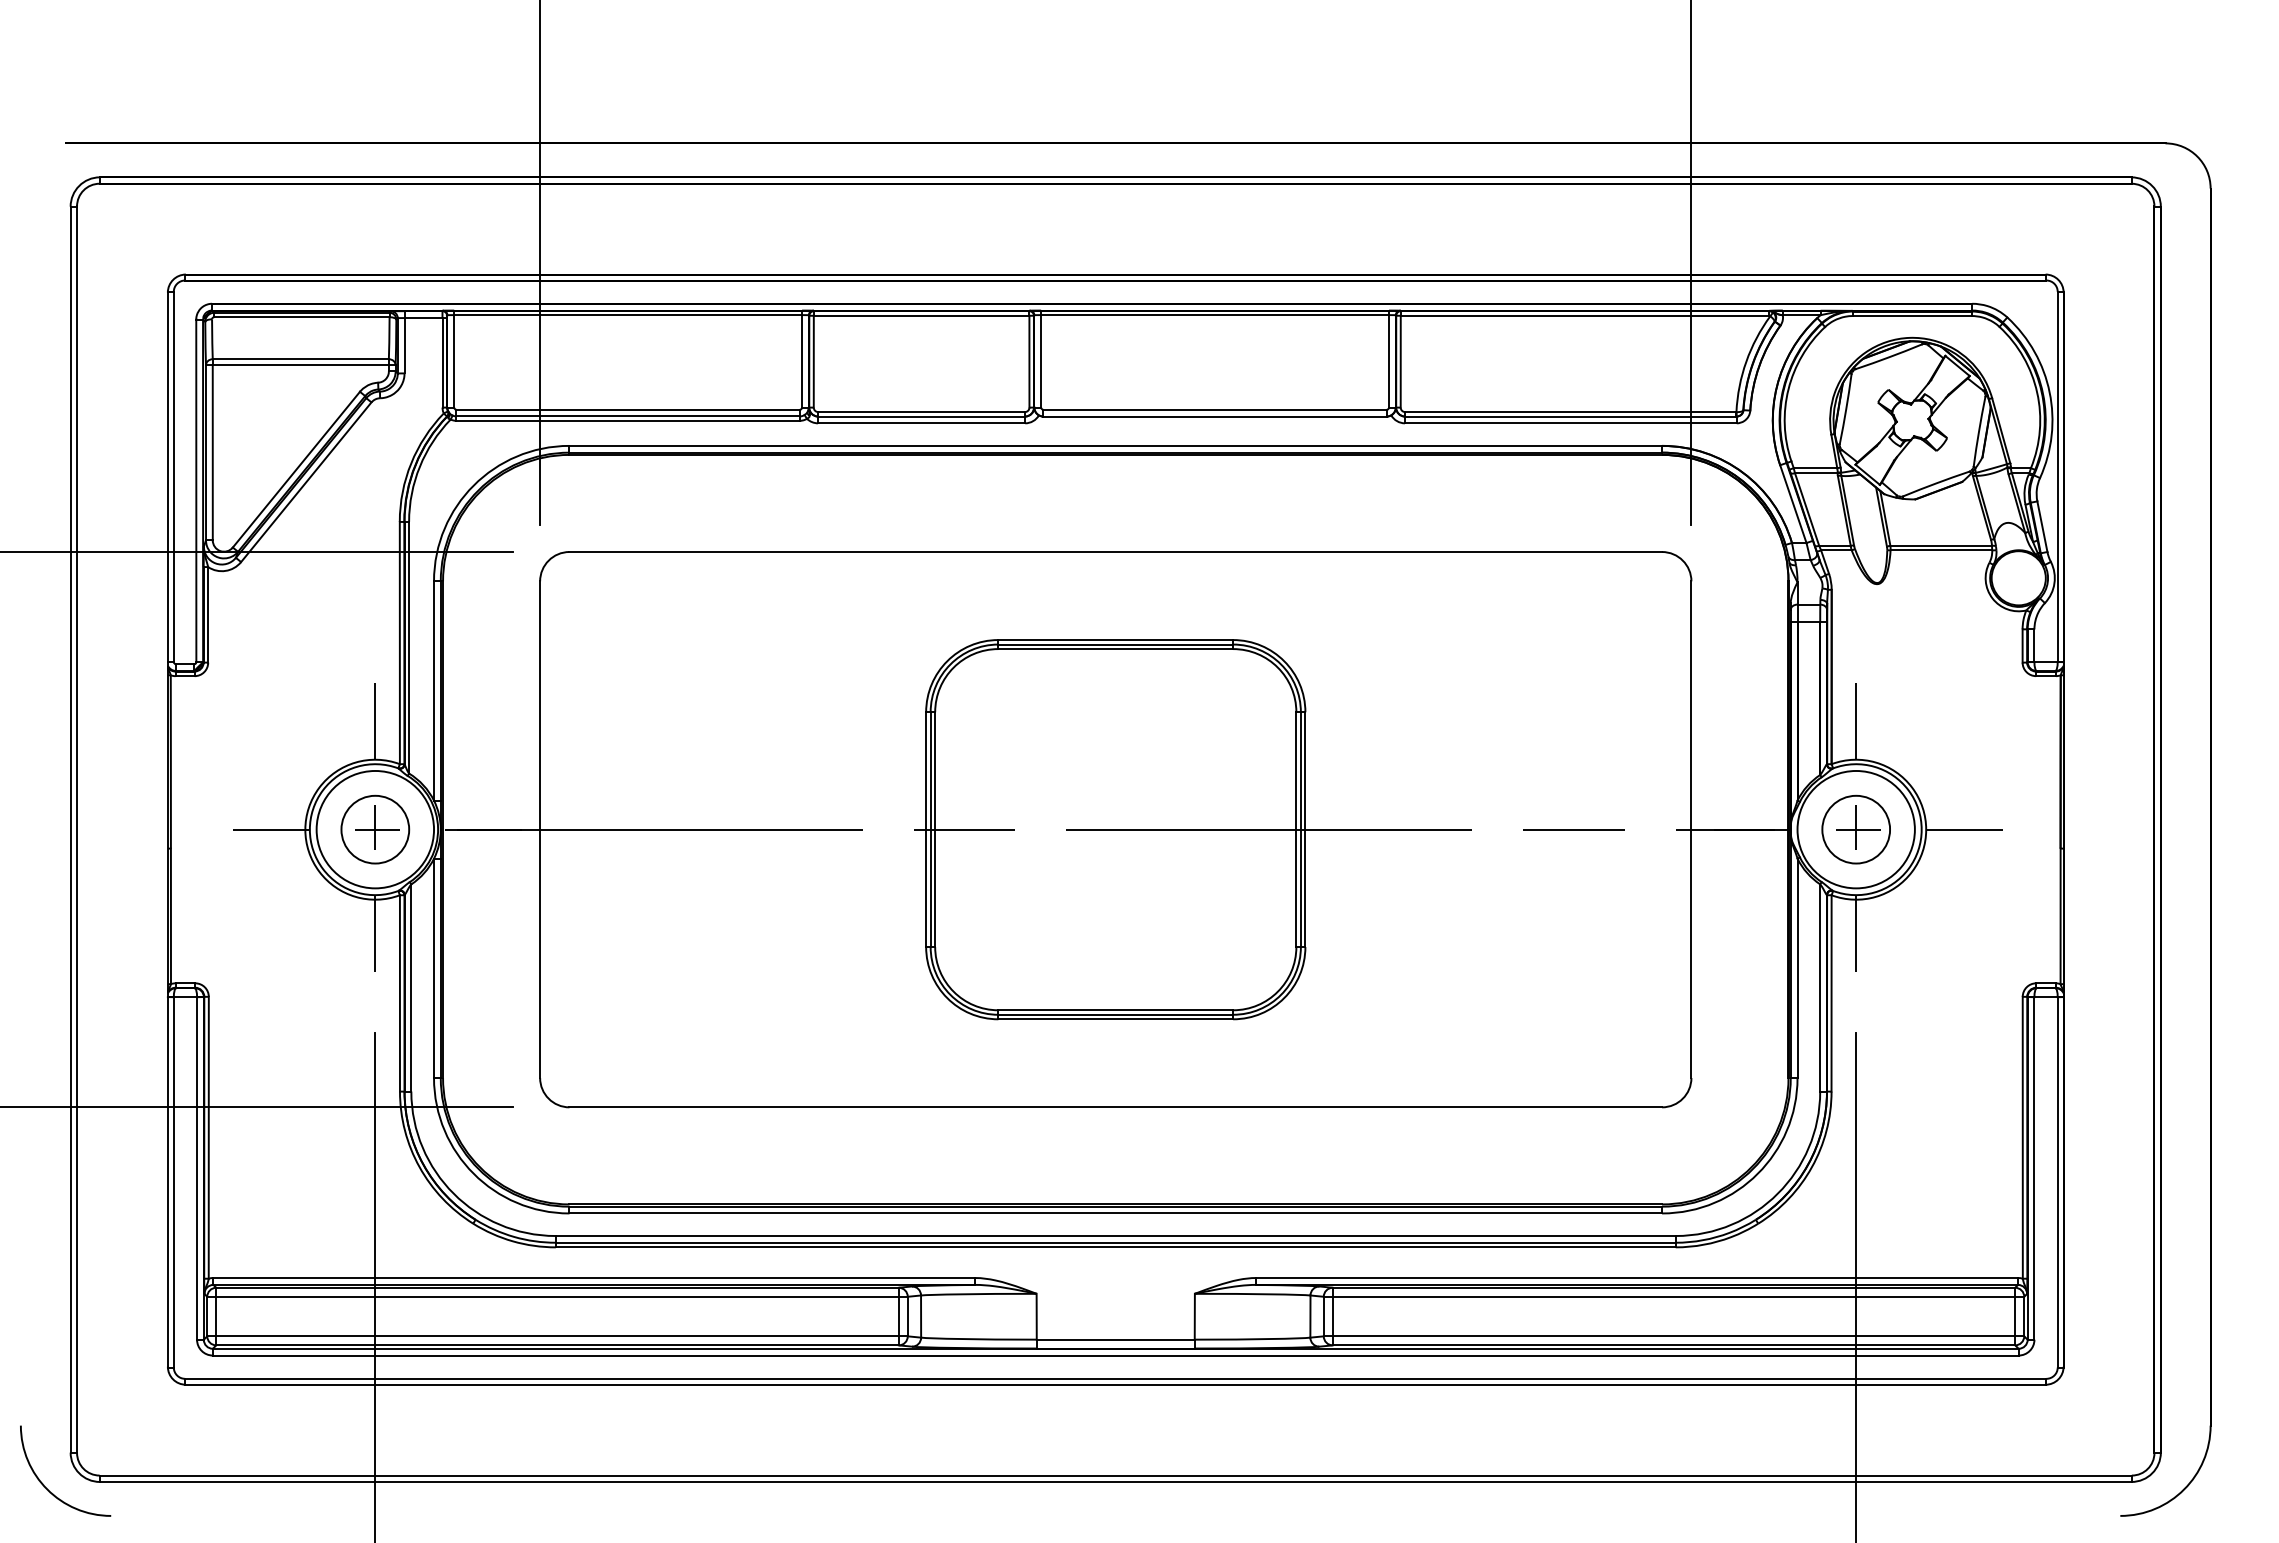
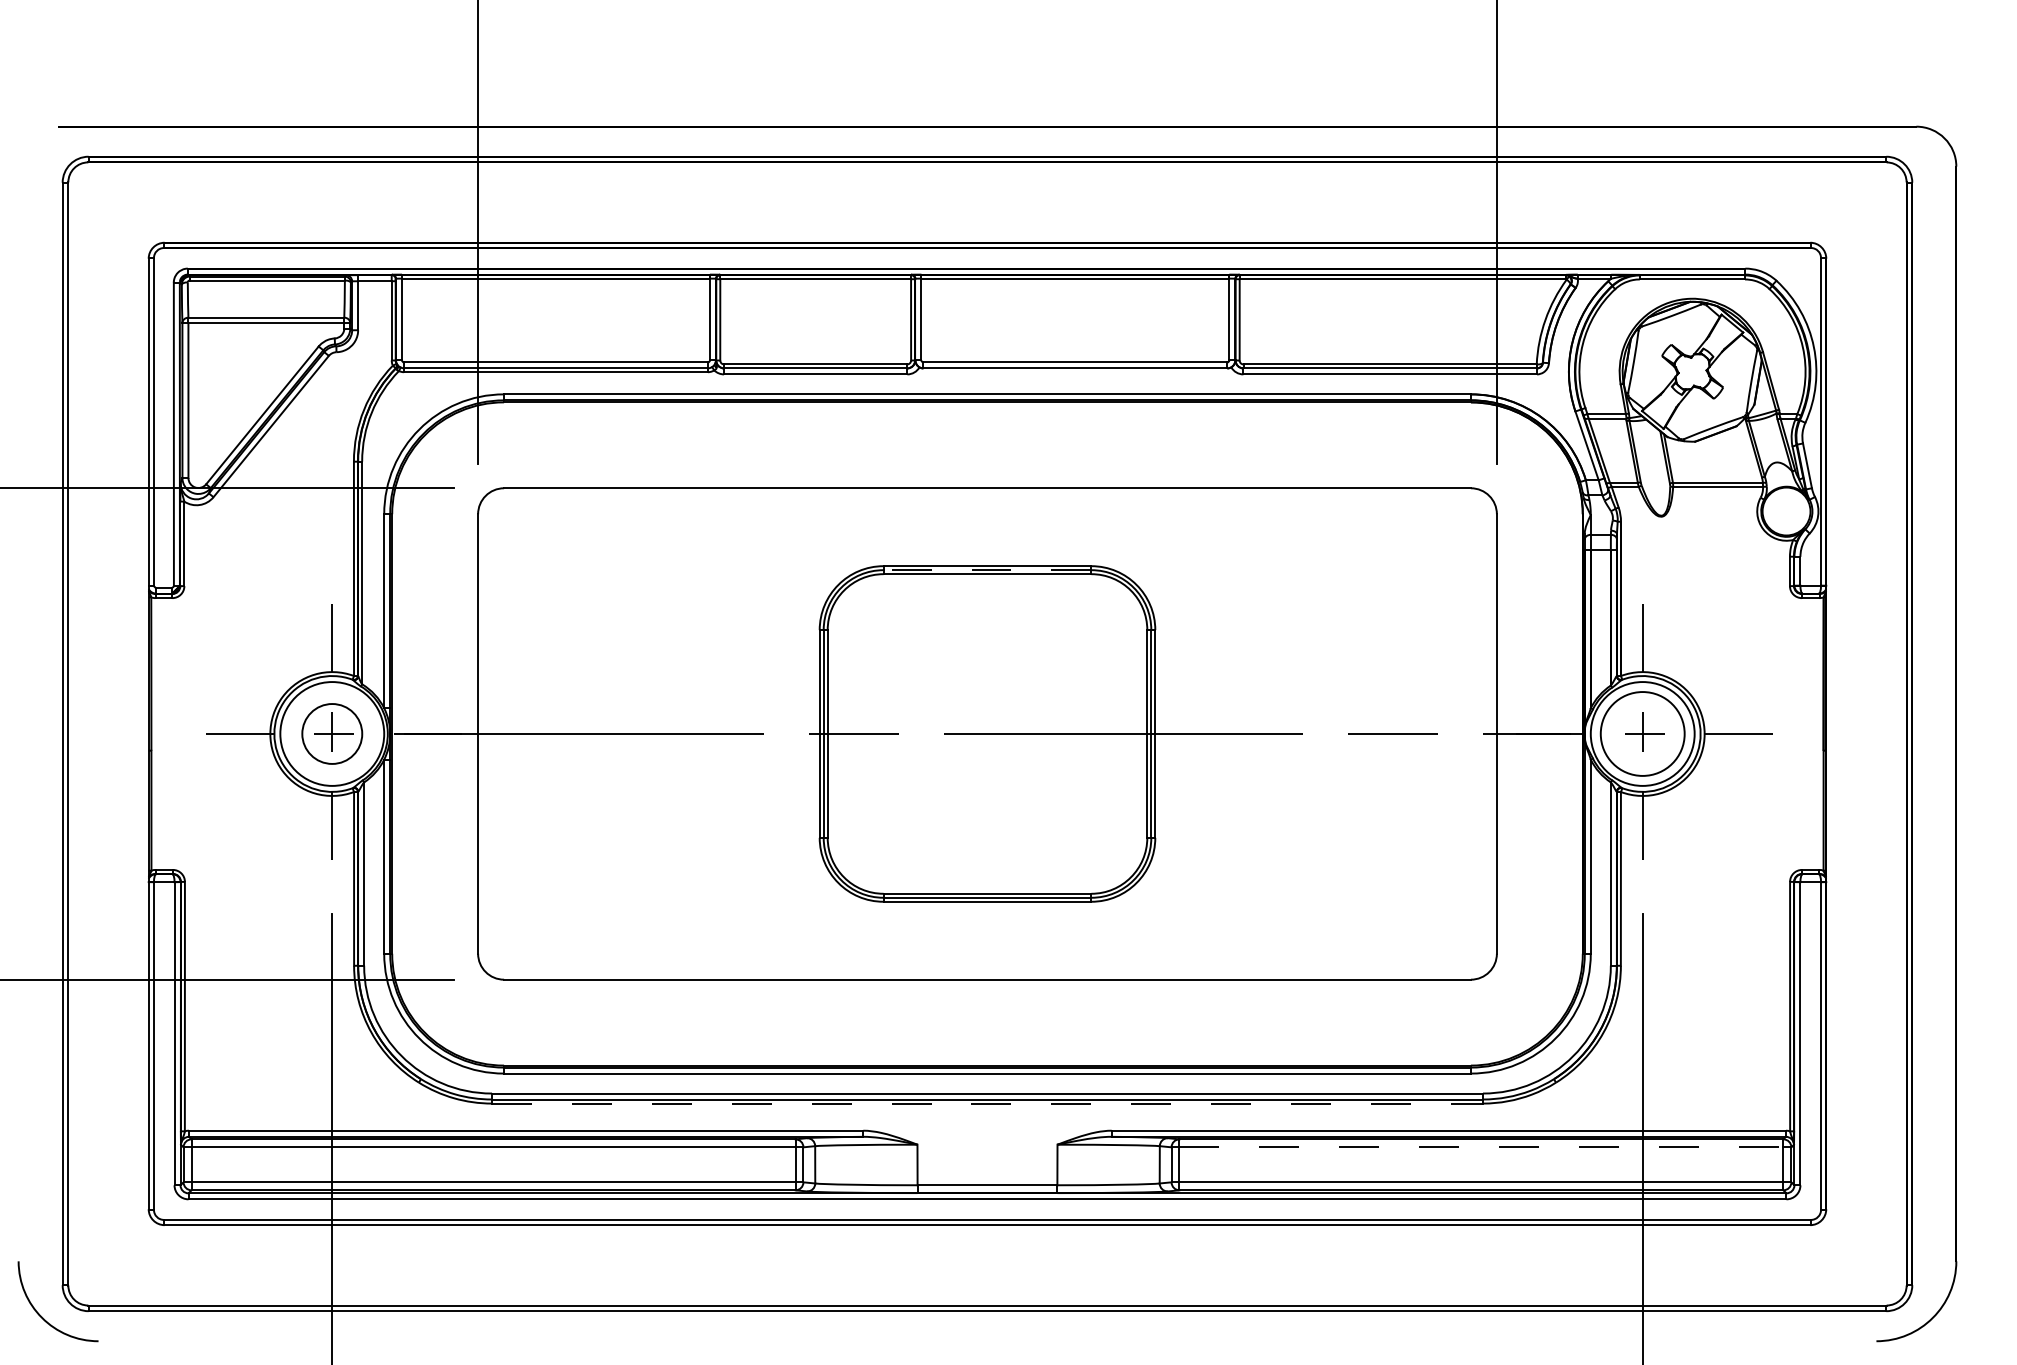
line: (1115, 644) -> (987, 570), solid -> dashed
circle: (1856, 829) -> (1642, 733), size x1.4
line: (1115, 1247) -> (987, 1103), solid -> dashed
line: (1674, 1296) -> (1481, 1147), solid -> dashed

